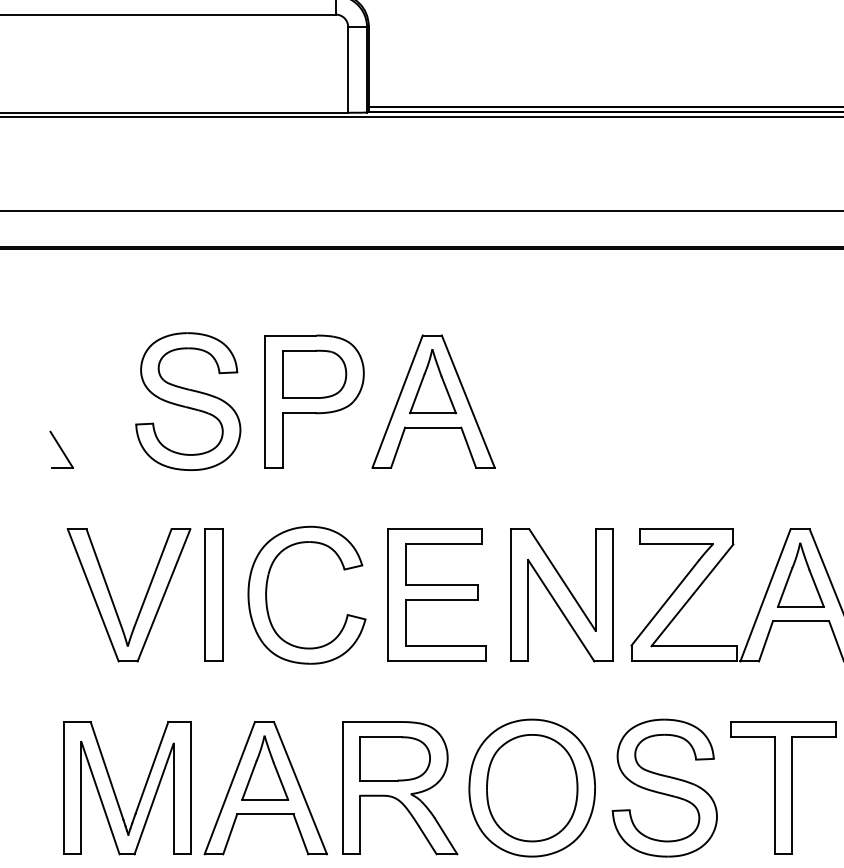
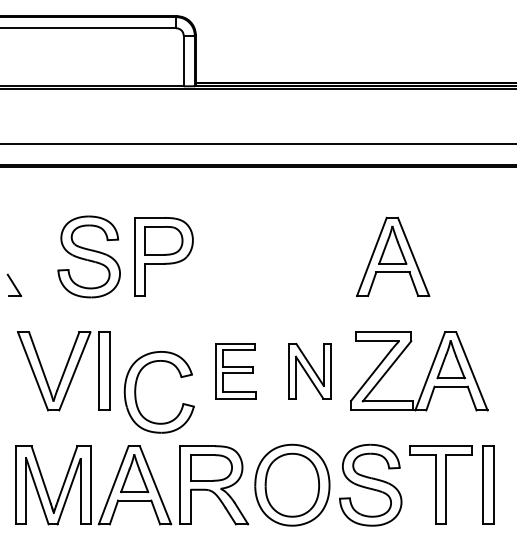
part: (434, 400) -> (393, 256), moved
part: (435, 593) -> (235, 370), size x0.7
part: (268, 595) -> (136, 392), moved
part: (561, 595) -> (309, 371), size x0.7

